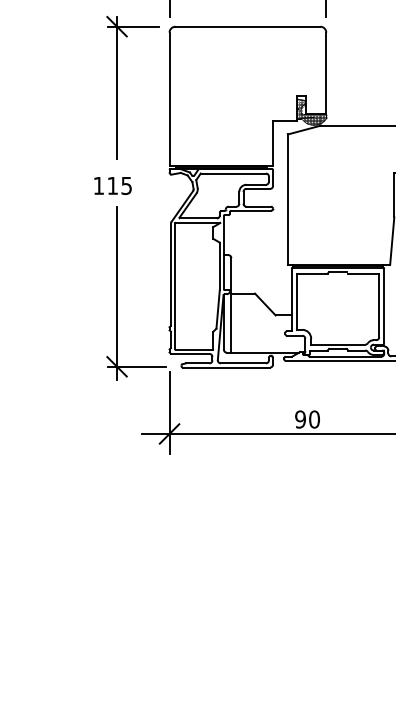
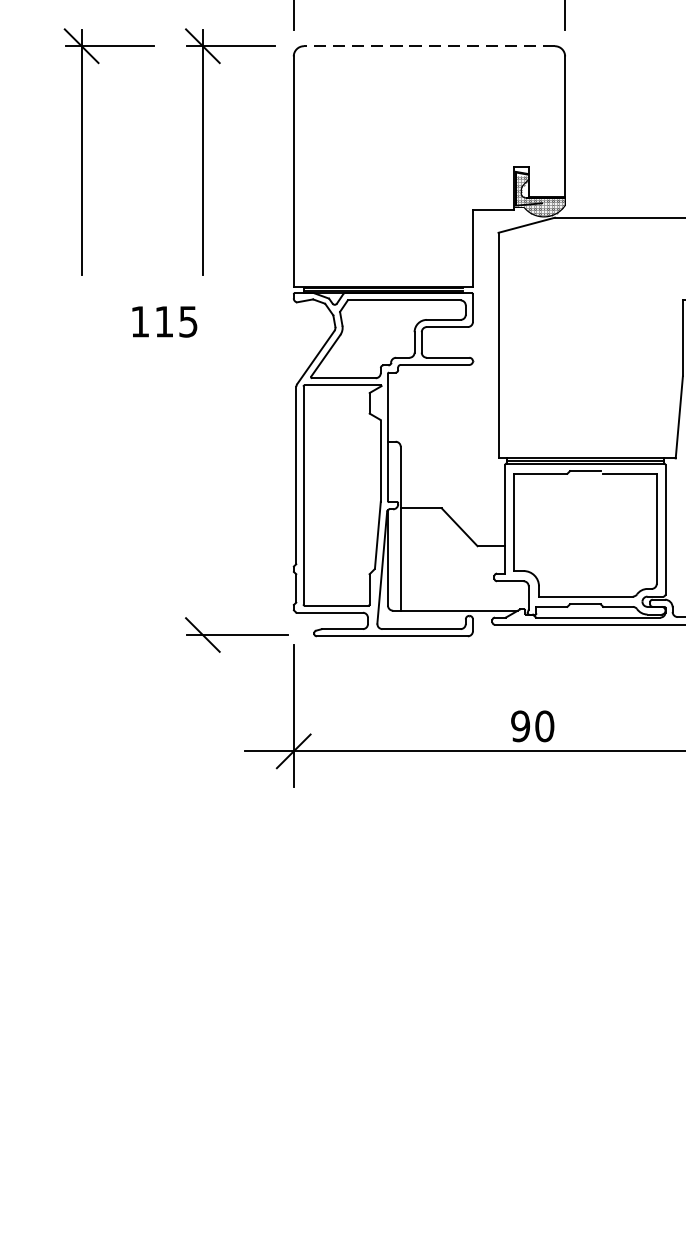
line: (247, 26) -> (428, 45), solid -> dashed
part: (47, 87) -> (82, 151), added
text: (112, 185) -> (163, 321), moved
line: (117, 293) -> (203, 508), removed

